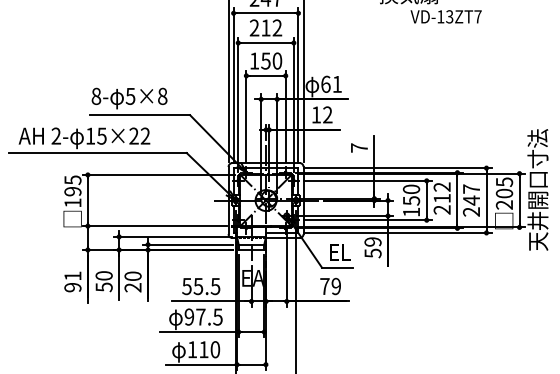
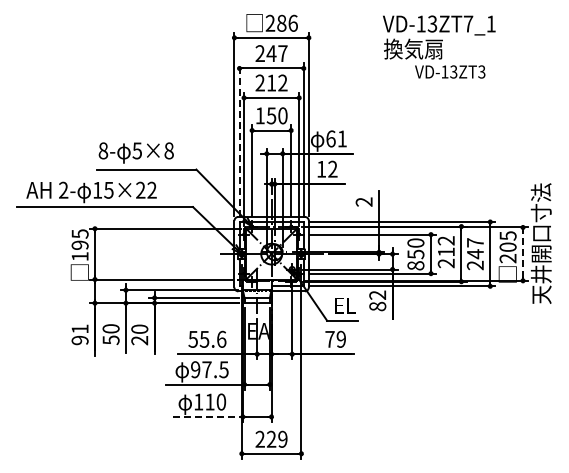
text: (477, 16) -> (481, 71), VD-13ZT7 -> VD-13ZT3
line: (233, 85) -> (239, 140), solid -> dashed
text: (358, 147) -> (363, 201), 7 -> 2
line: (520, 200) -> (523, 254), solid -> dashed
text: (411, 211) -> (415, 265), 150 -> 850
text: (372, 247) -> (377, 300), 59 -> 82
text: (215, 285) -> (221, 338), 55.5 -> 55.6
line: (202, 364) -> (208, 416), solid -> dashed

